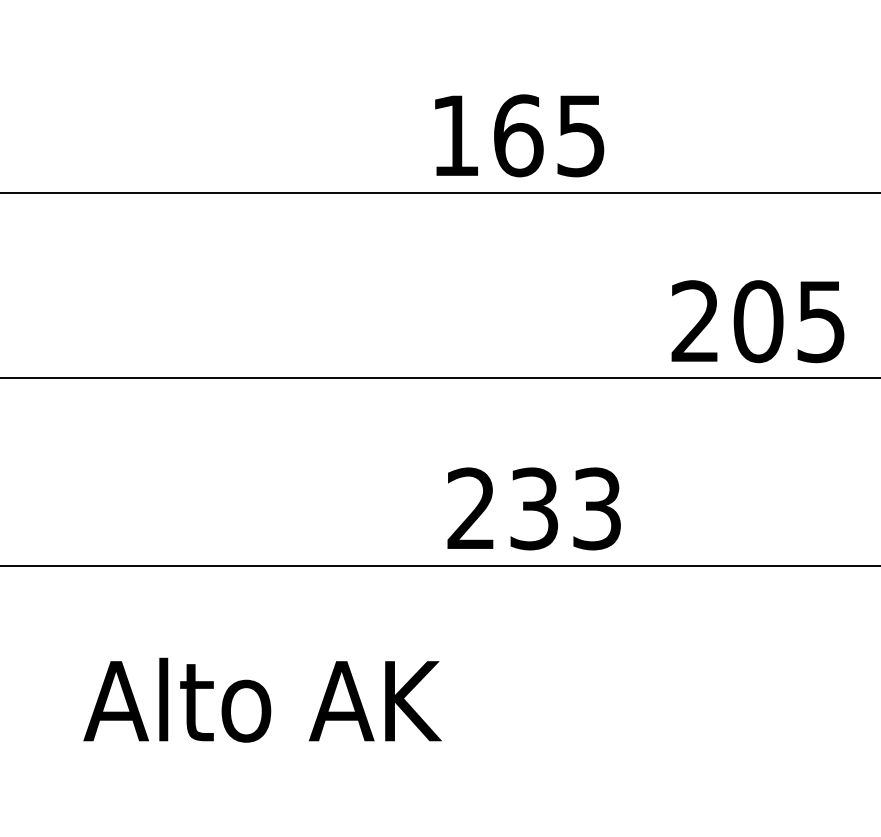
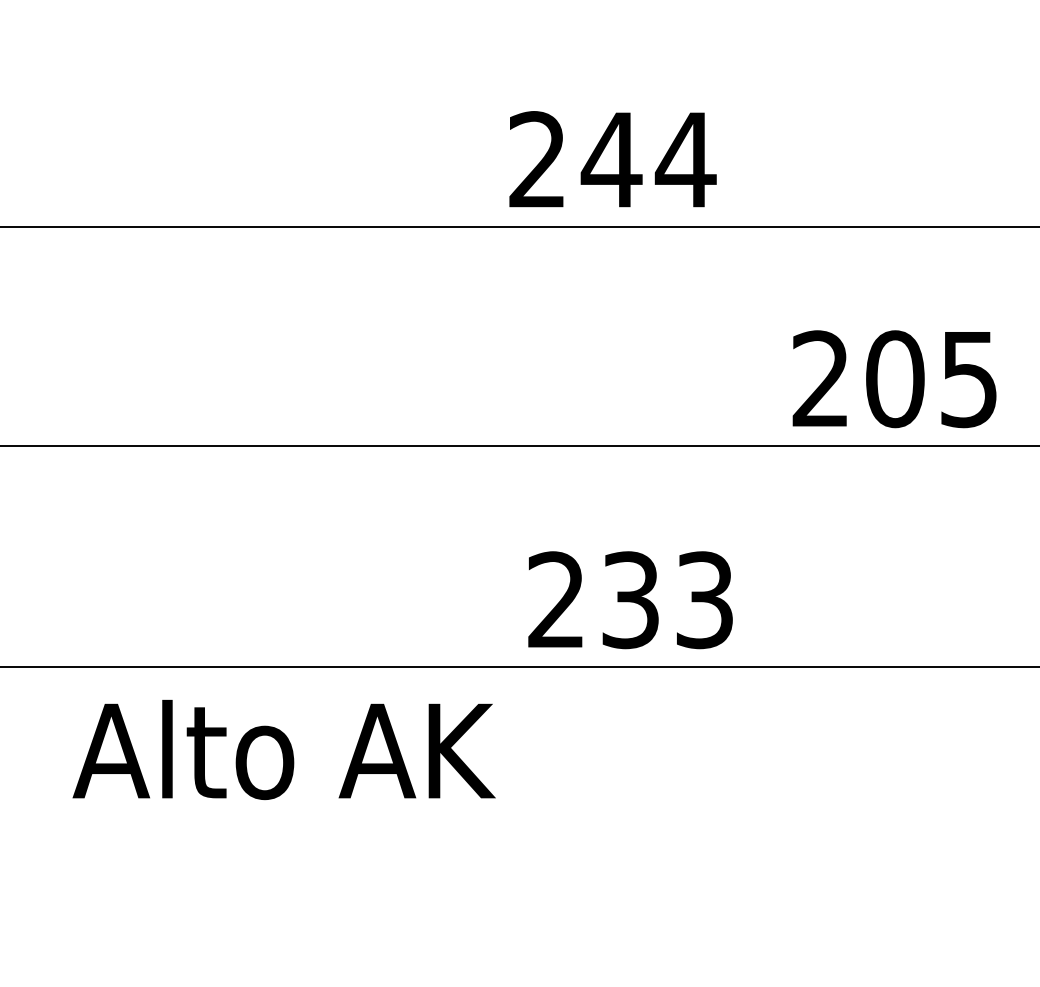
text: (518, 135) -> (612, 159), 165 -> 244
text: (262, 700) -> (283, 750), moved

